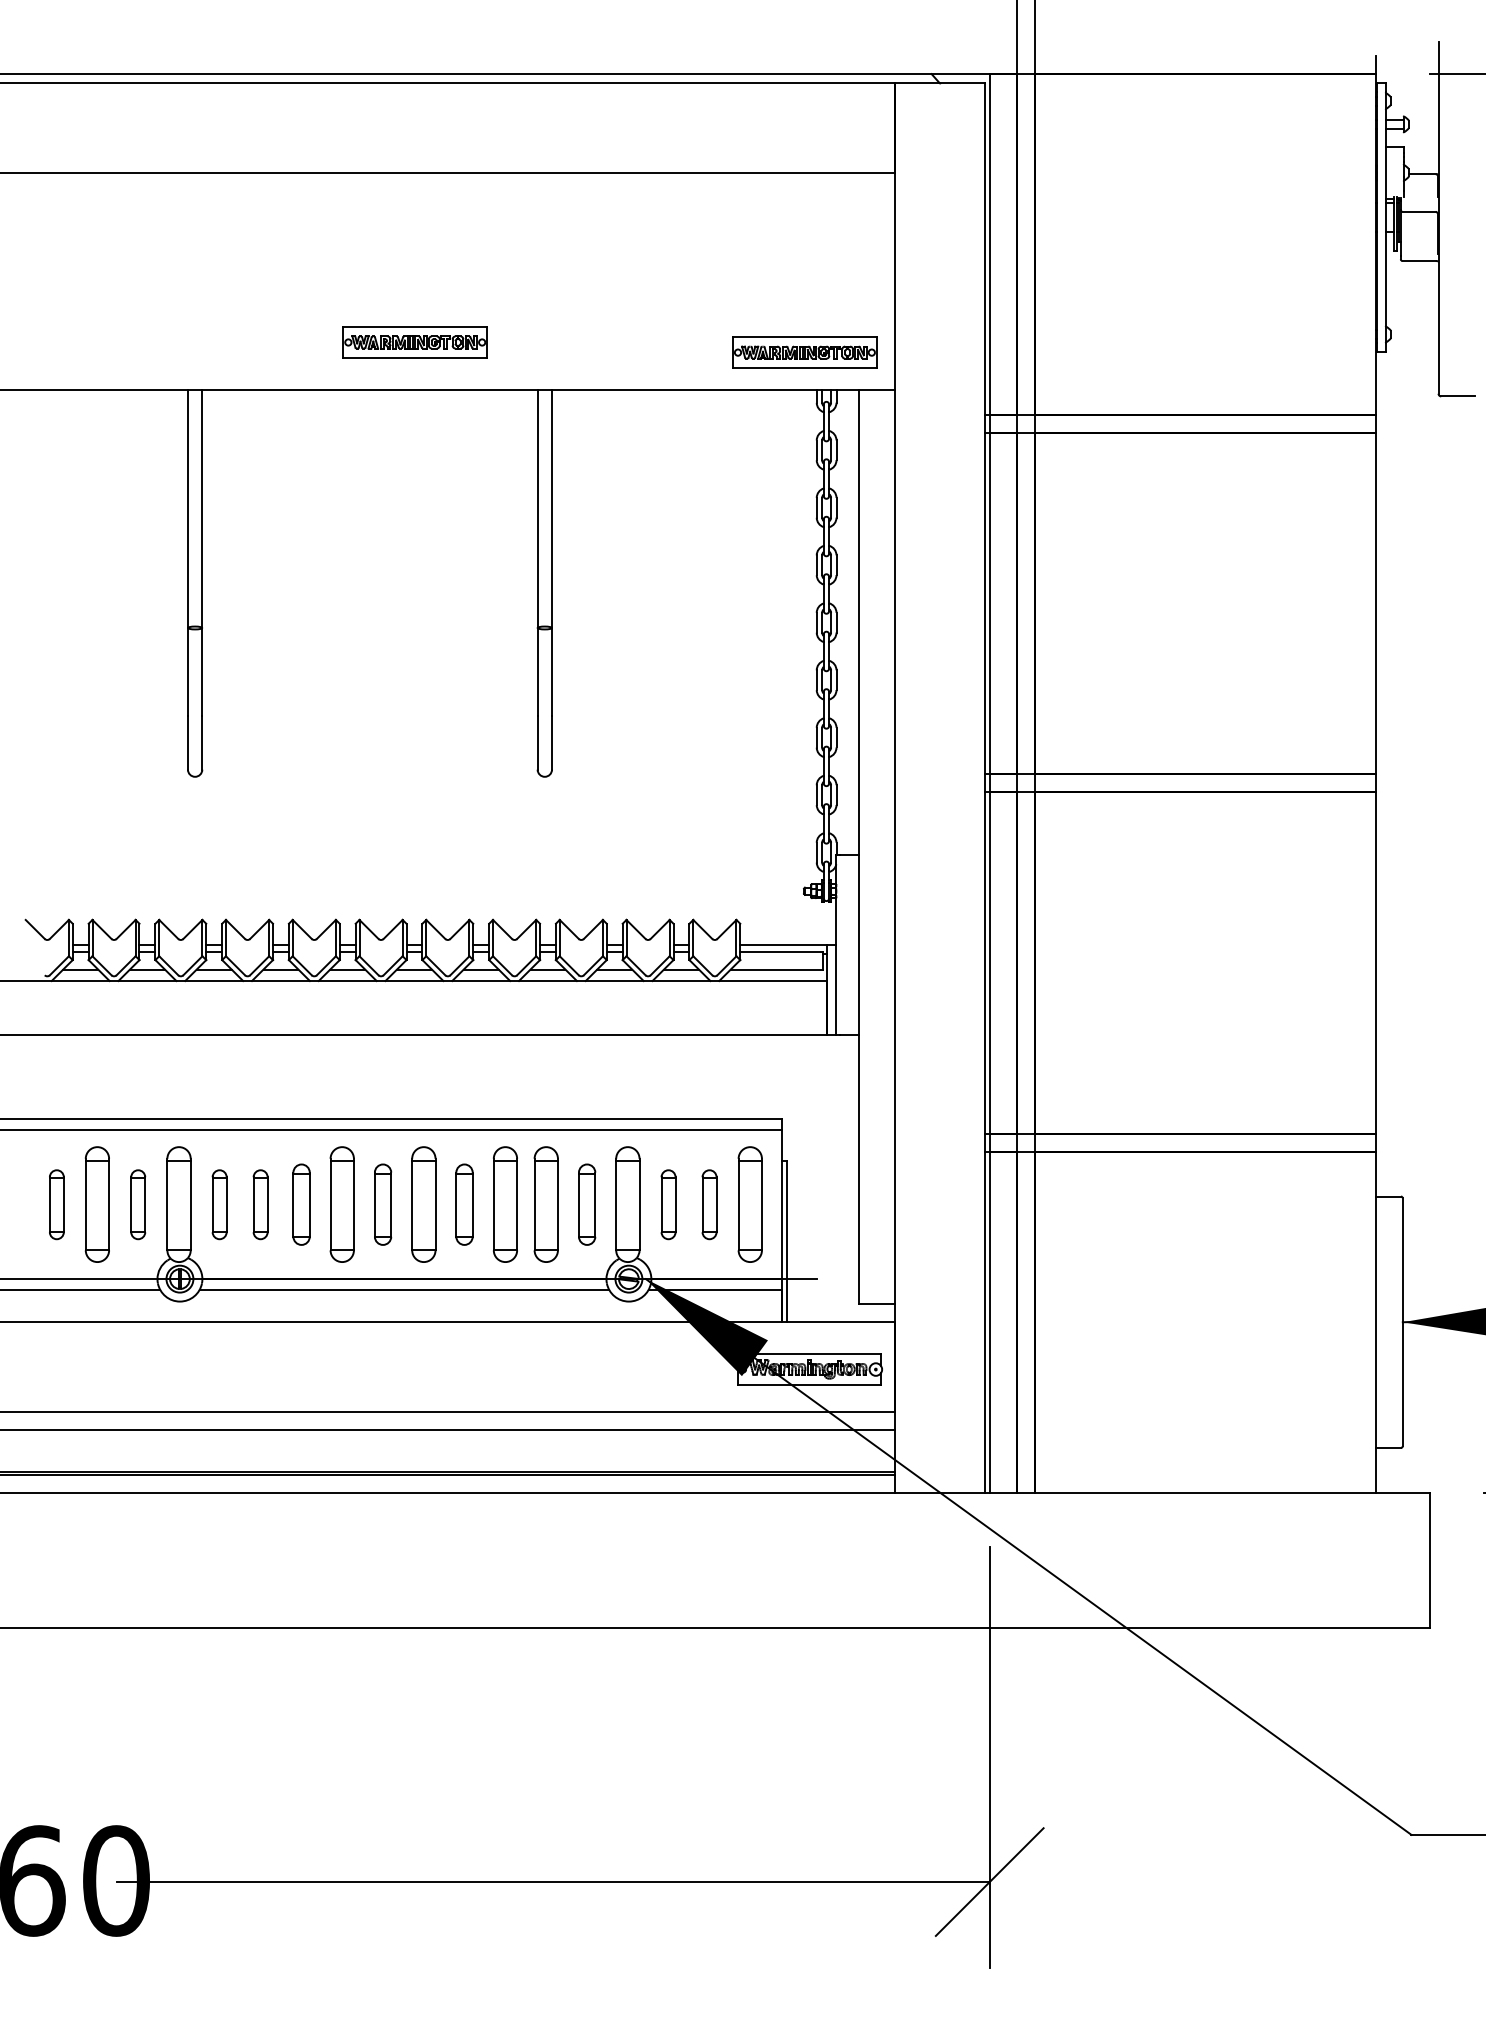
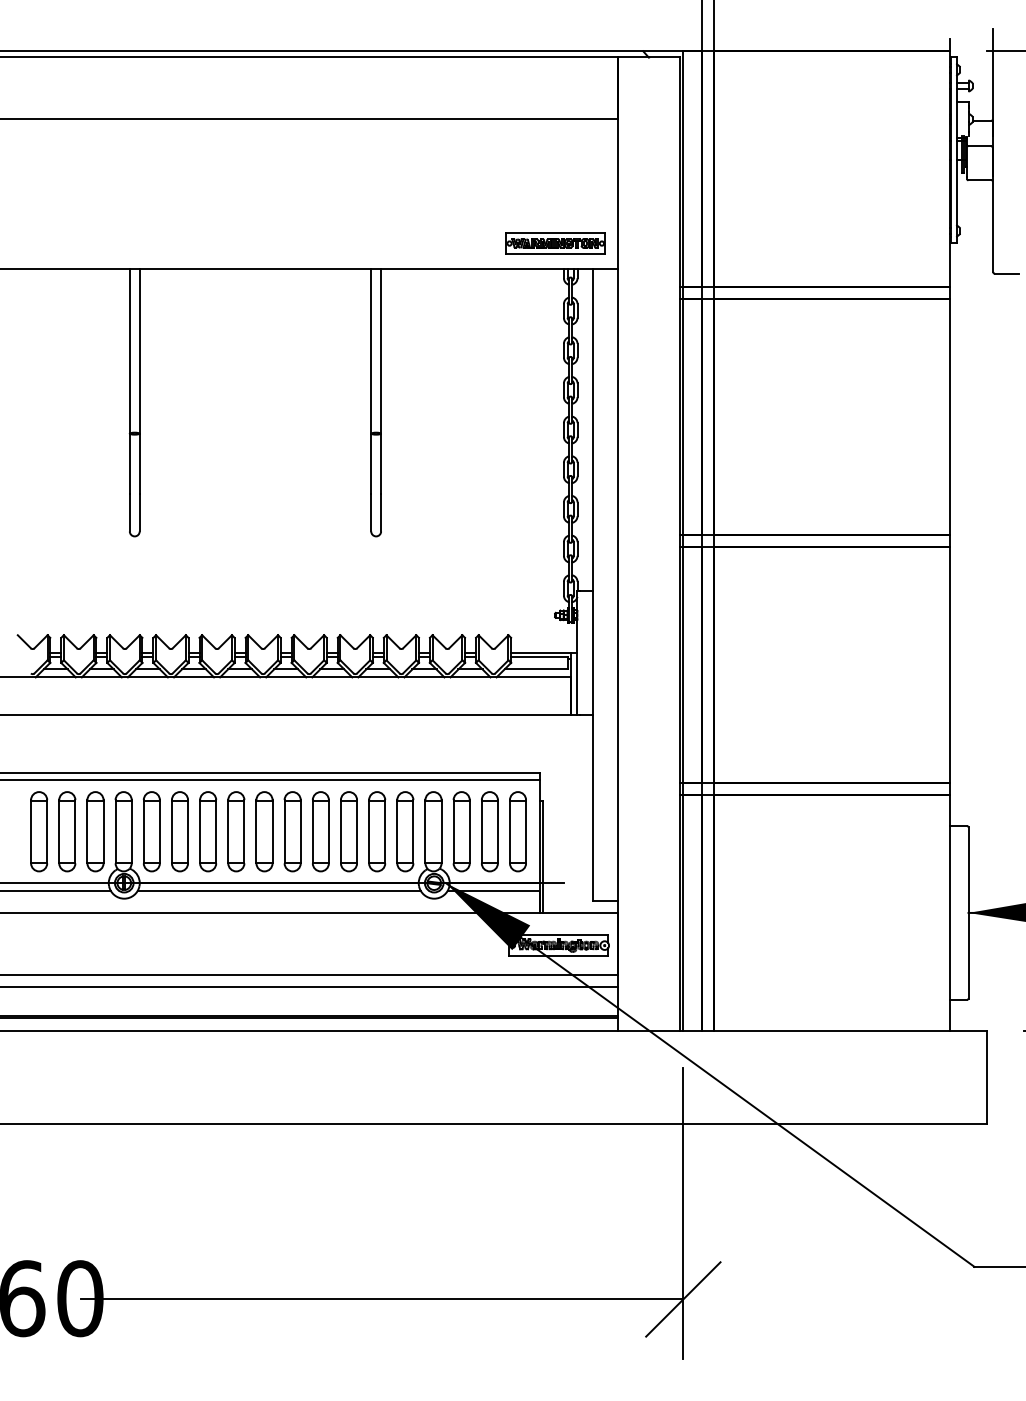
part: (414, 342) -> (286, 236), removed
part: (57, 1204) -> (39, 831), size x1.67
part: (138, 1204) -> (95, 831), size x1.67
part: (219, 1204) -> (151, 831), size x1.67
part: (259, 1204) -> (179, 831), size x1.67
part: (301, 1204) -> (208, 831), size x1.43
part: (383, 1204) -> (264, 831), size x1.43
part: (464, 1204) -> (320, 831), size x1.43
part: (587, 1204) -> (405, 831), size x1.43
part: (668, 1204) -> (461, 831), size x1.67
part: (708, 1204) -> (489, 831), size x1.67

